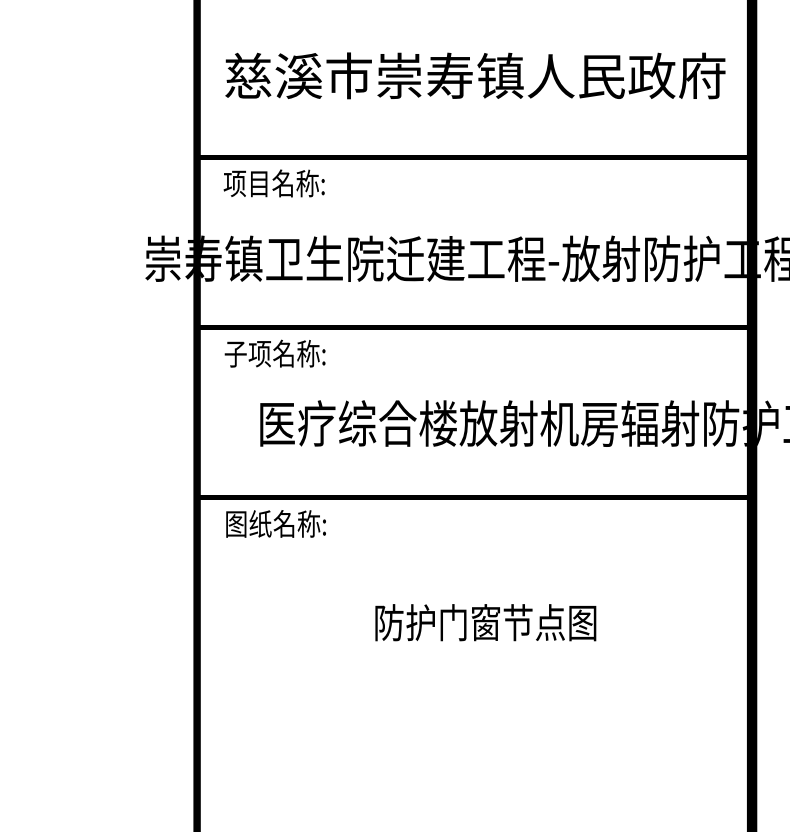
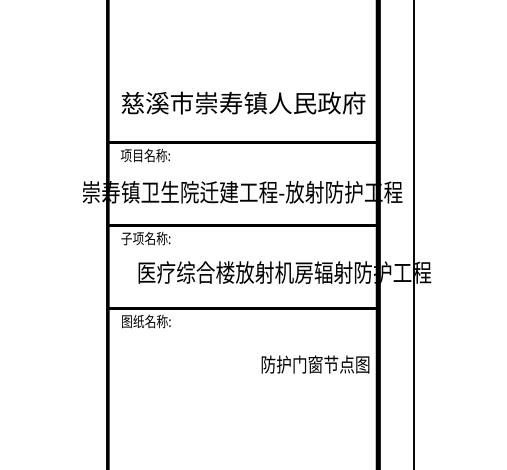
text: (485, 622) -> (315, 364), moved

